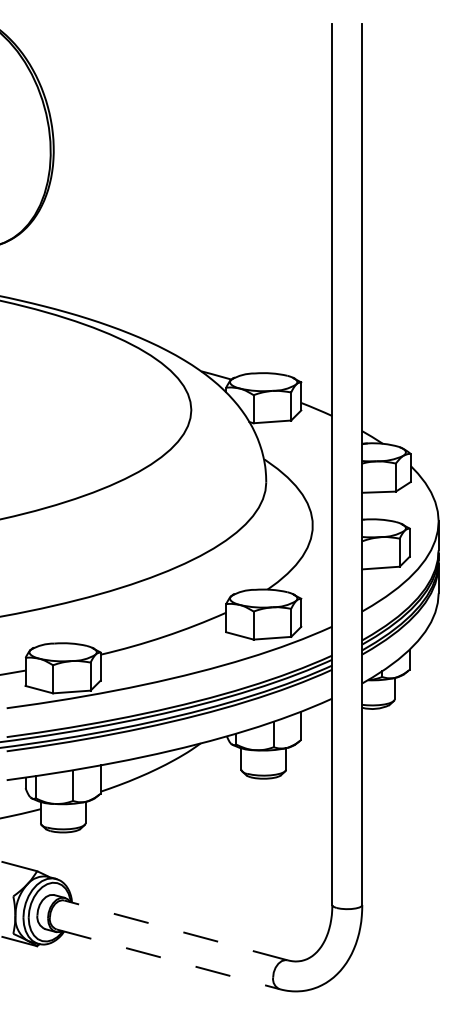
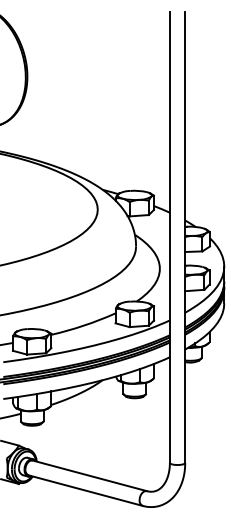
line: (175, 929) -> (89, 475), dashed -> solid
line: (169, 958) -> (86, 490), dashed -> solid

